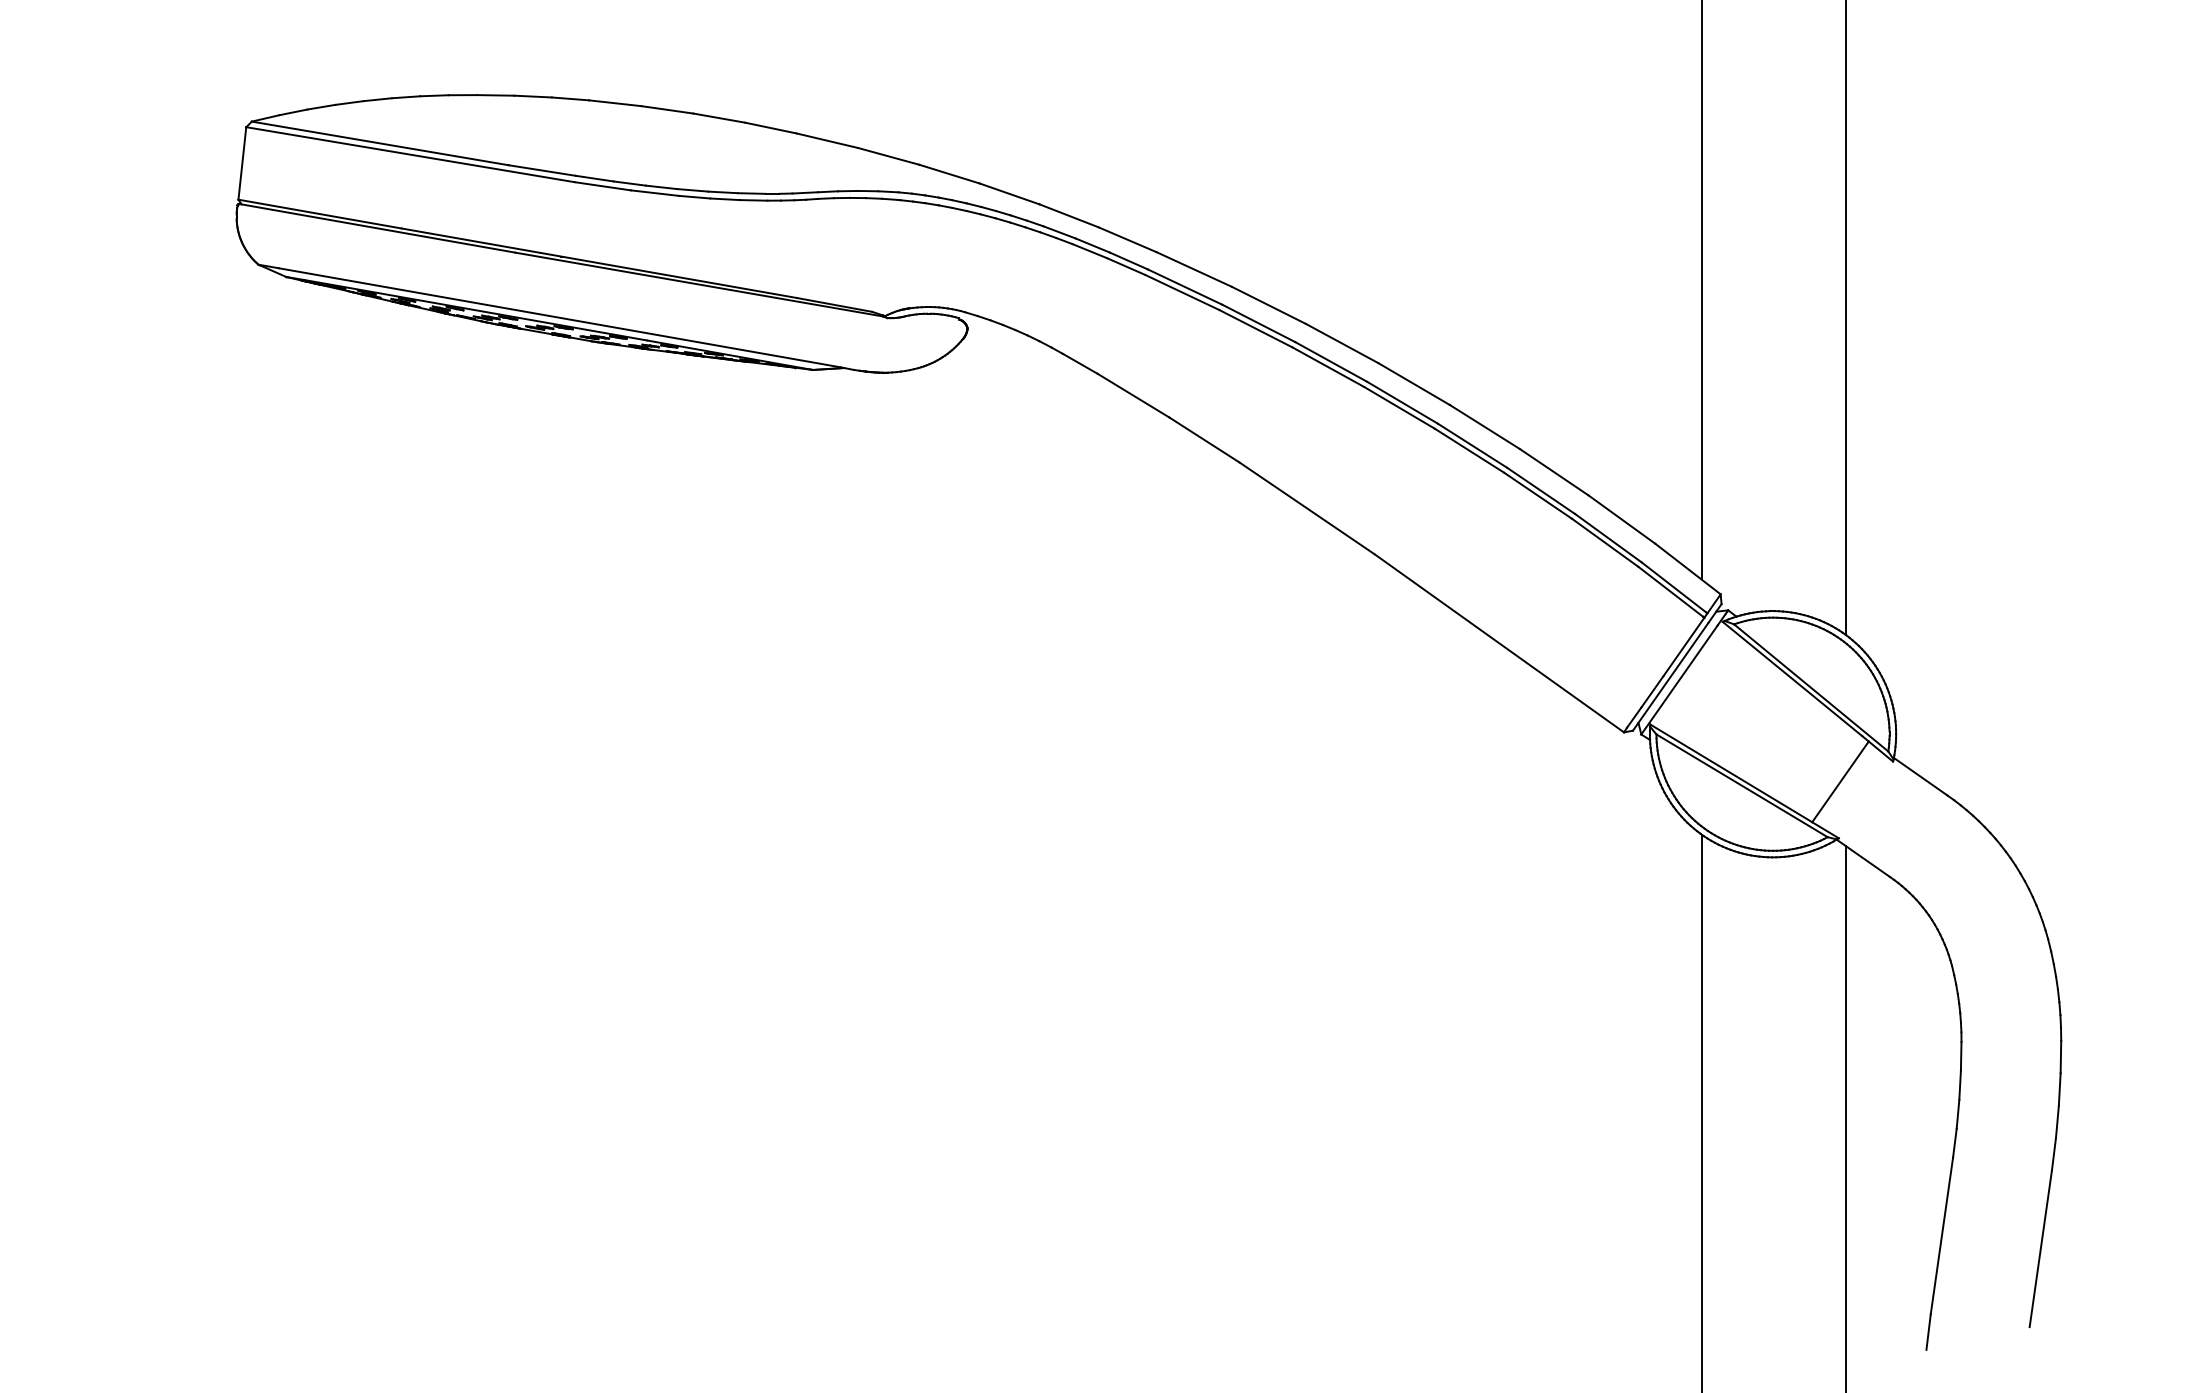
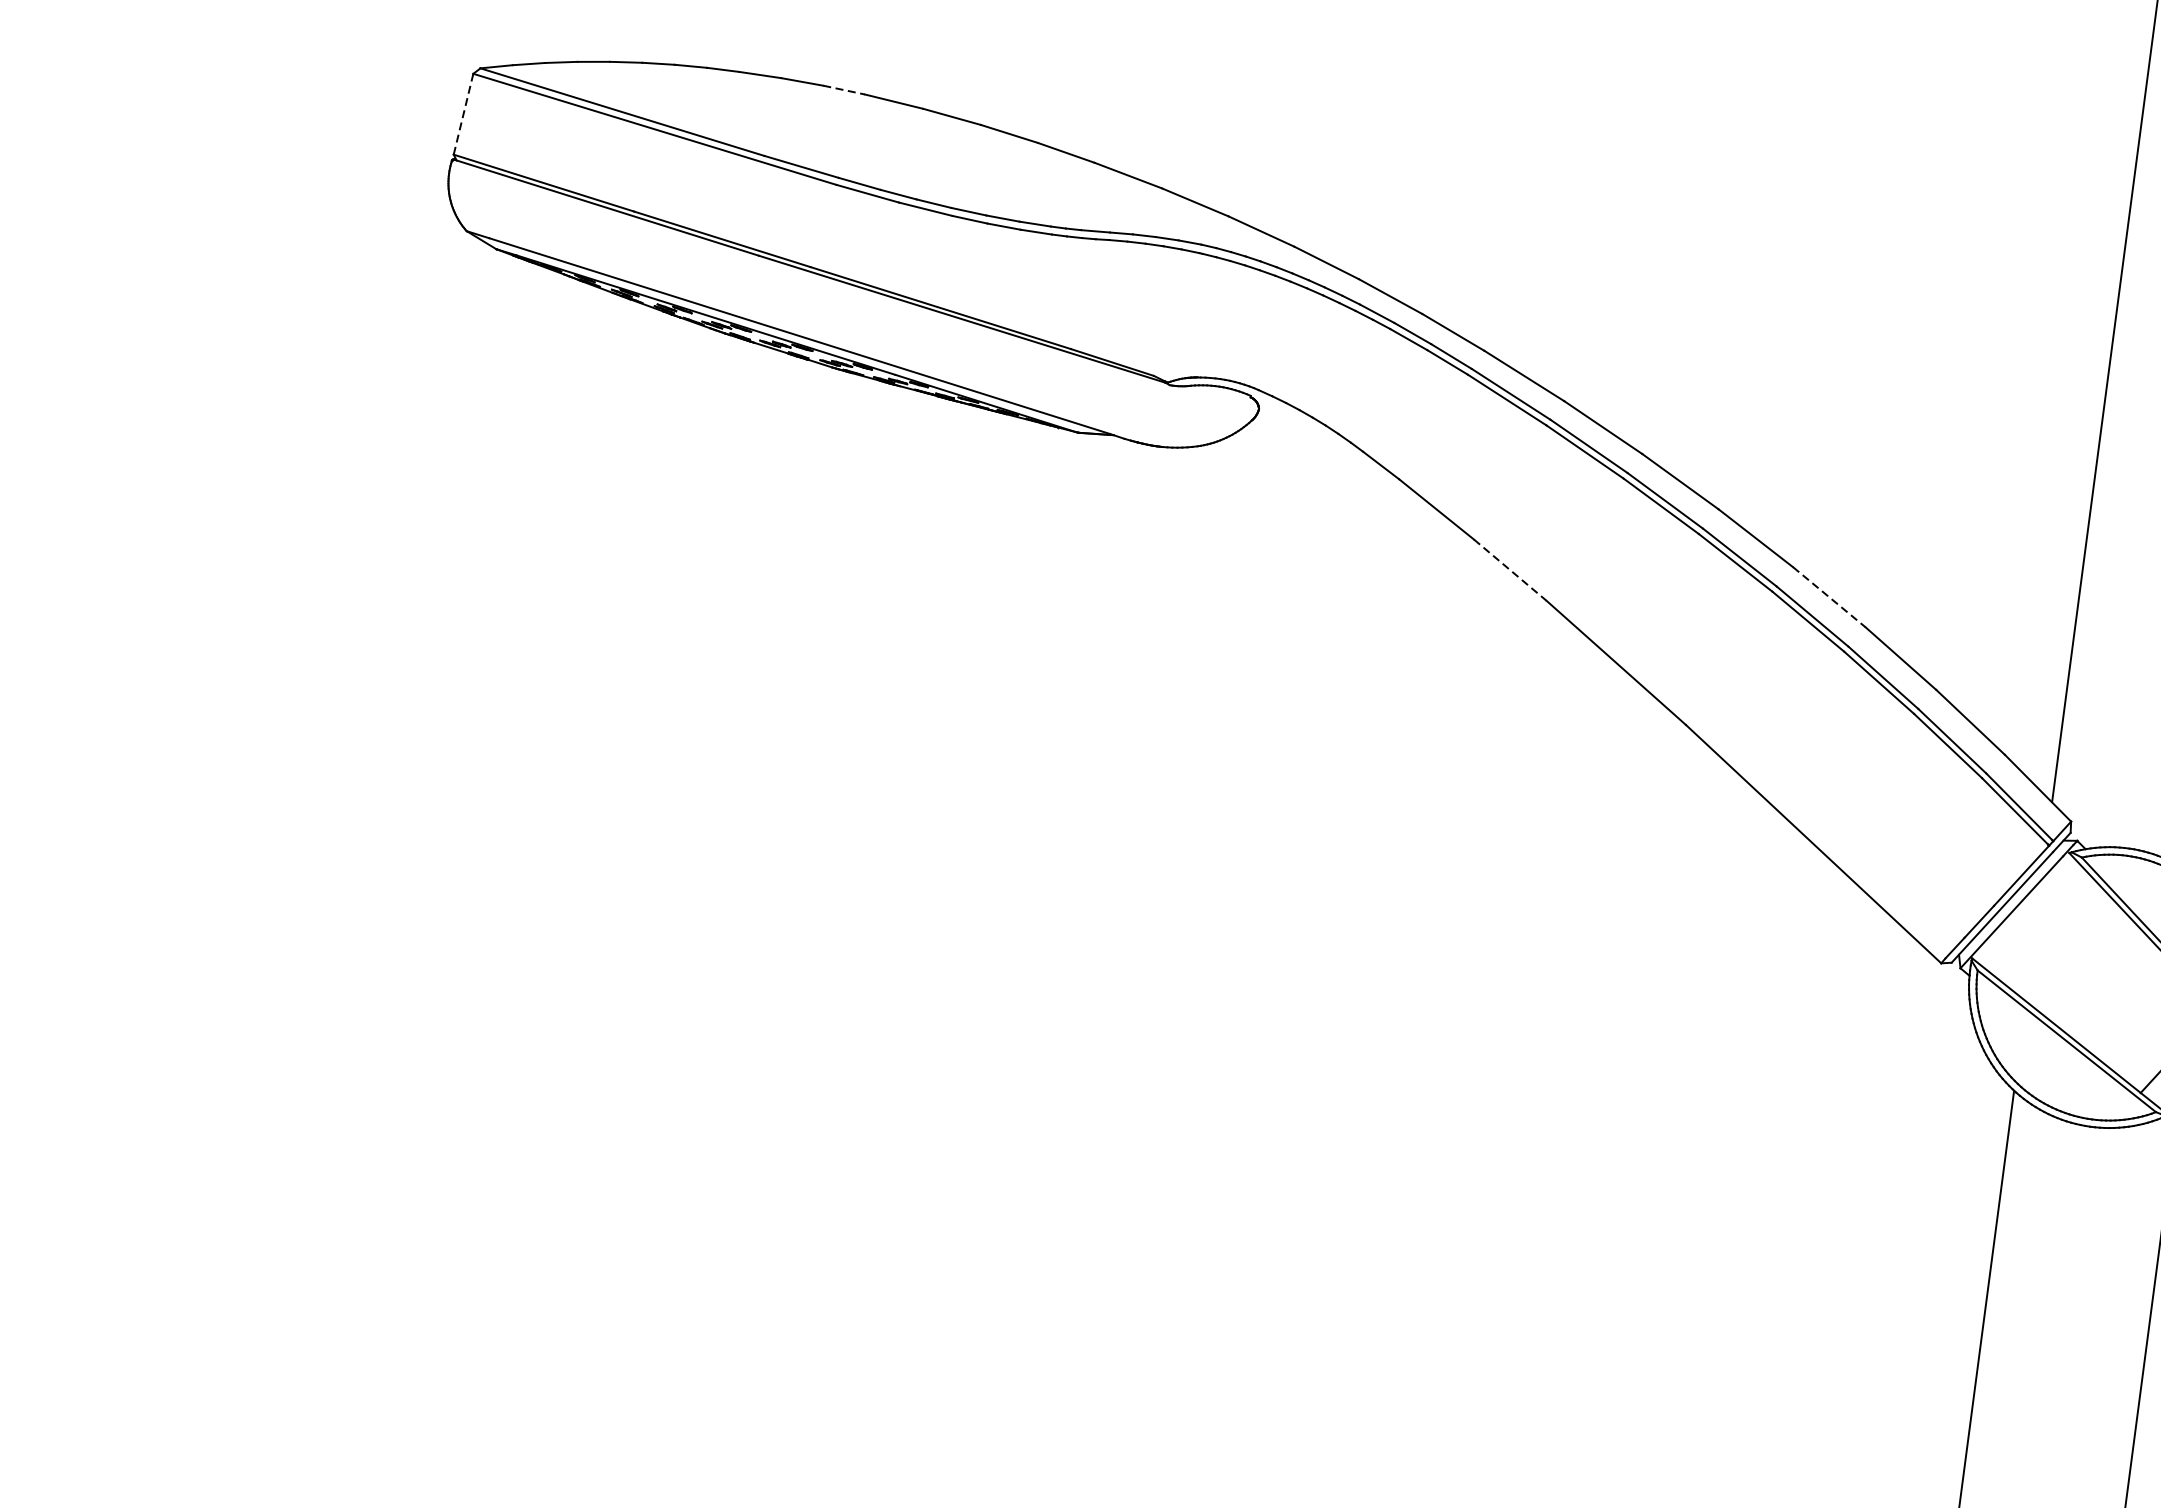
line: (570, 98) -> (844, 89), solid -> dashed
line: (242, 162) -> (463, 113), solid -> dashed
line: (1485, 427) -> (1830, 597), solid -> dashed
line: (1204, 439) -> (1510, 569), solid -> dashed

